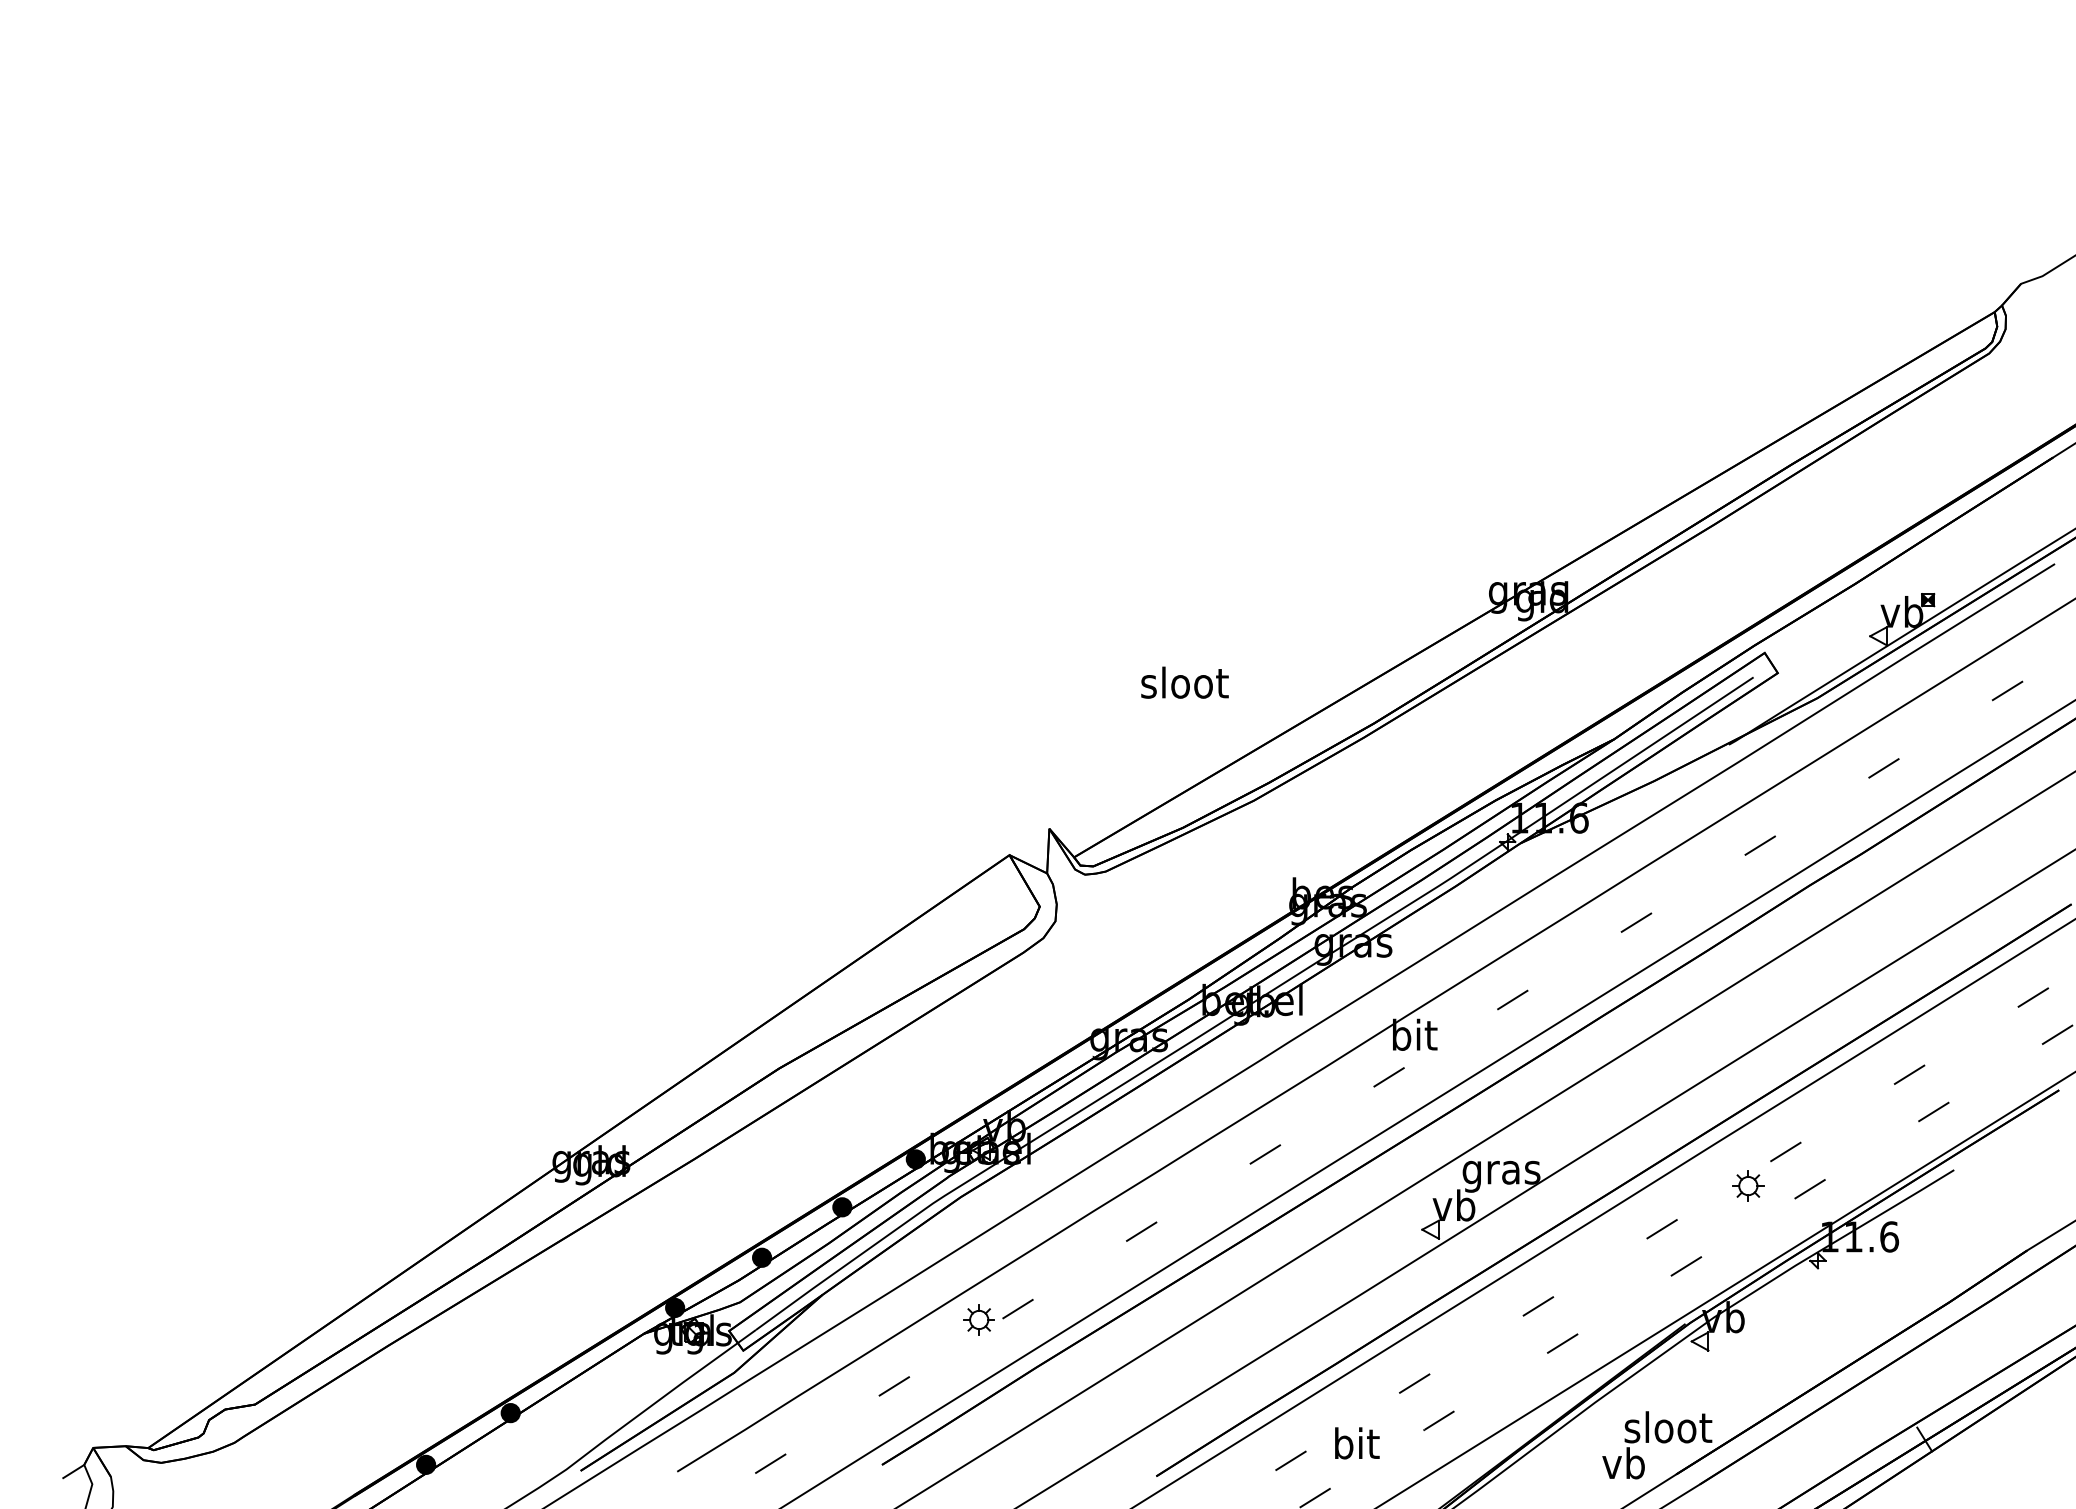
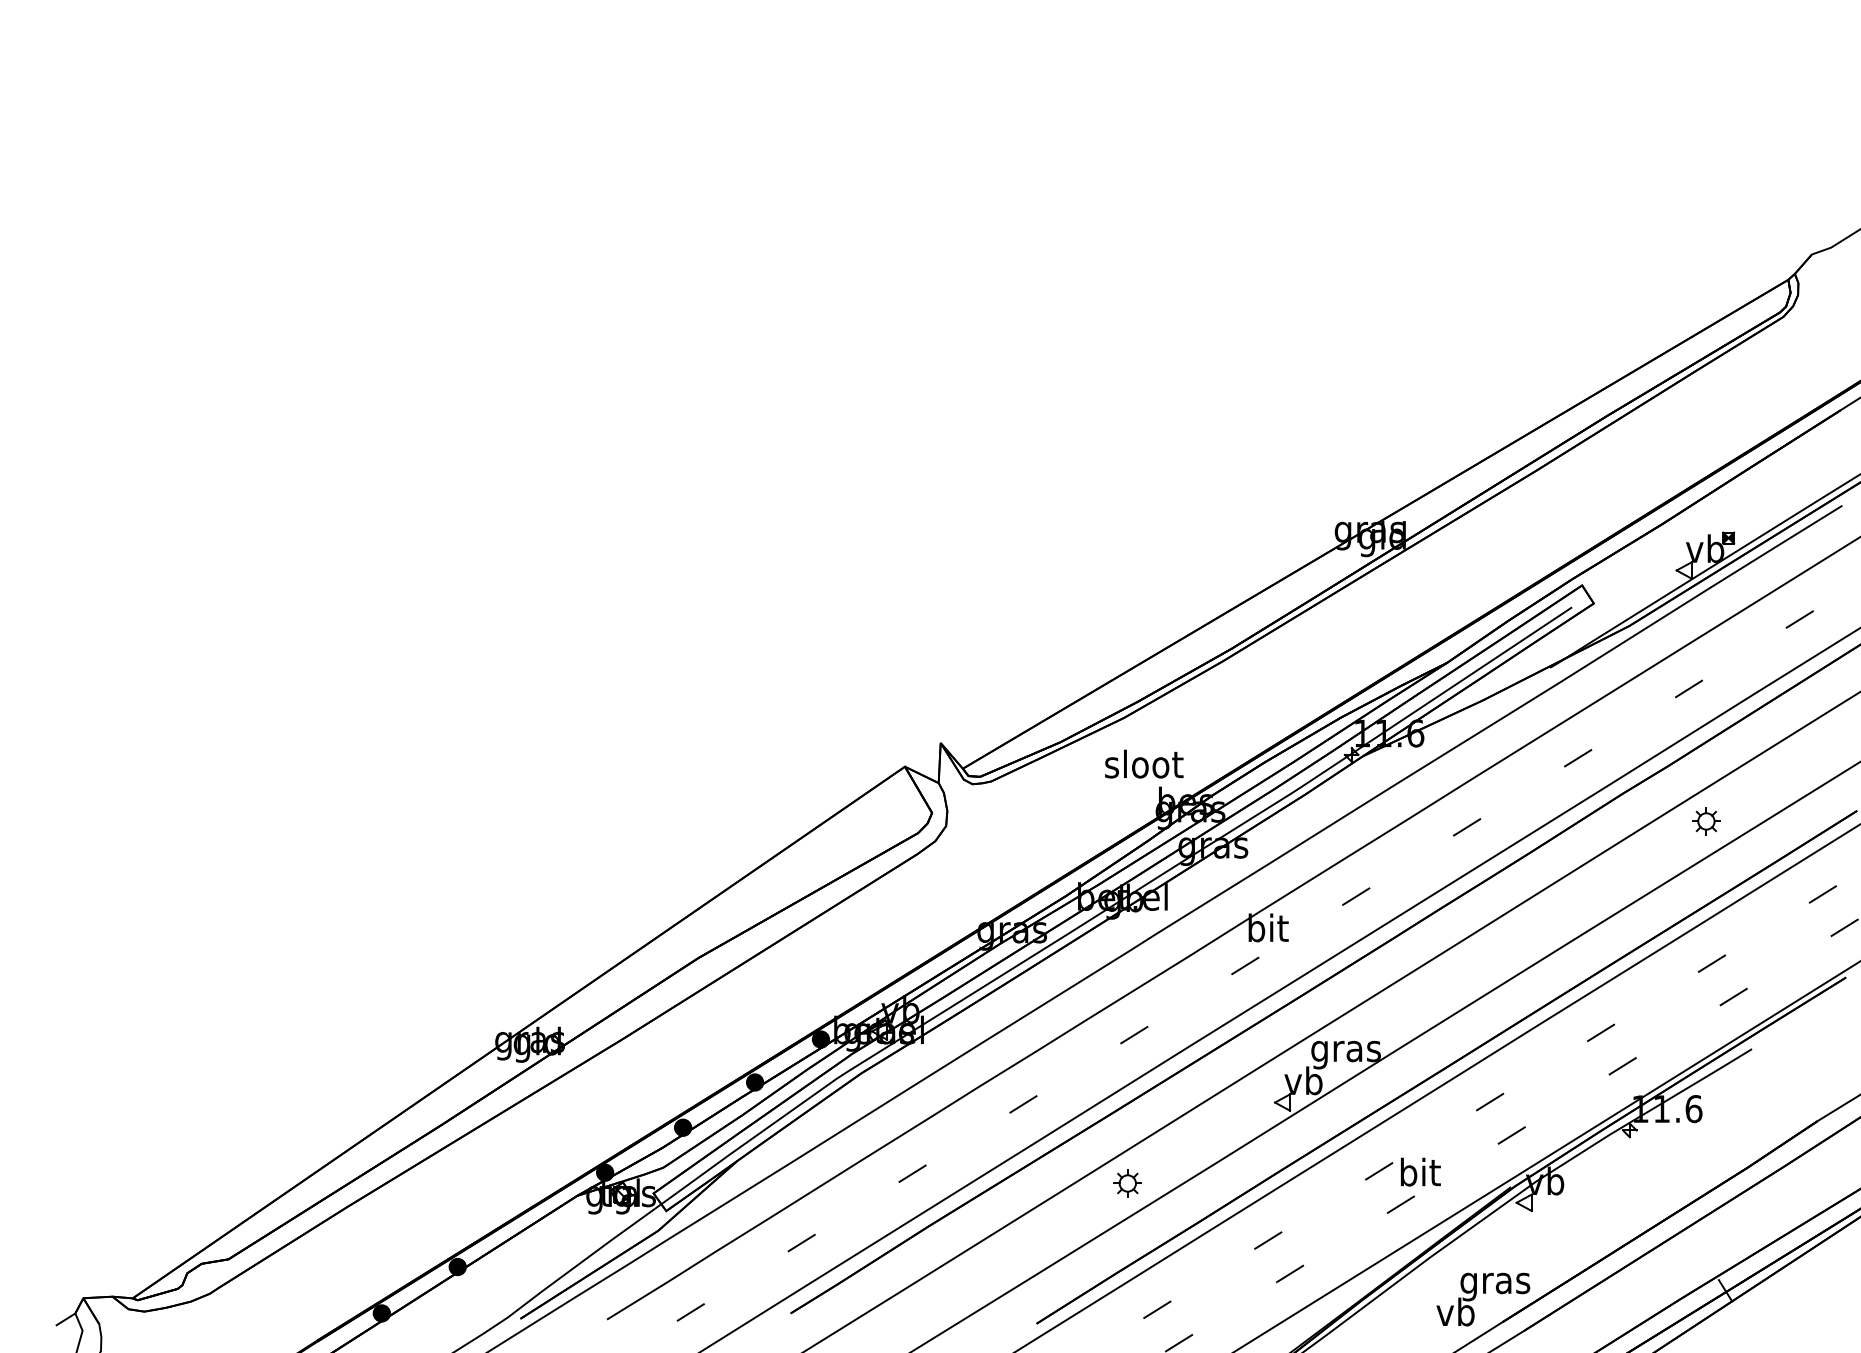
text: (1185, 682) -> (1144, 763), moved
part: (1748, 1186) -> (1706, 821), moved
part: (978, 1319) -> (1127, 1183), moved
text: (1668, 1431) -> (1495, 1283), sloot -> gras
text: (1356, 1442) -> (1420, 1171), moved

